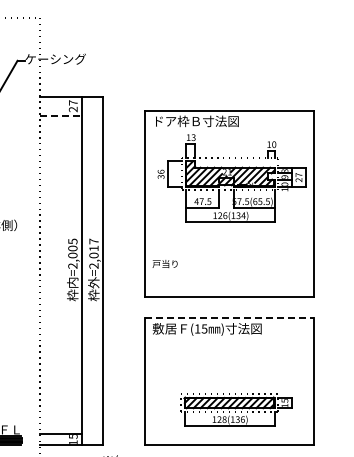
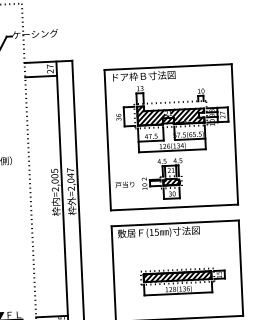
line: (61, 115) -> (41, 76), dashed -> solid
text: (93, 248) -> (70, 175), =2,017 -> =2,047
part: (215, 258) -> (162, 178), added
line: (230, 318) -> (175, 223), dashed -> solid
part: (236, 409) -> (183, 281), moved

